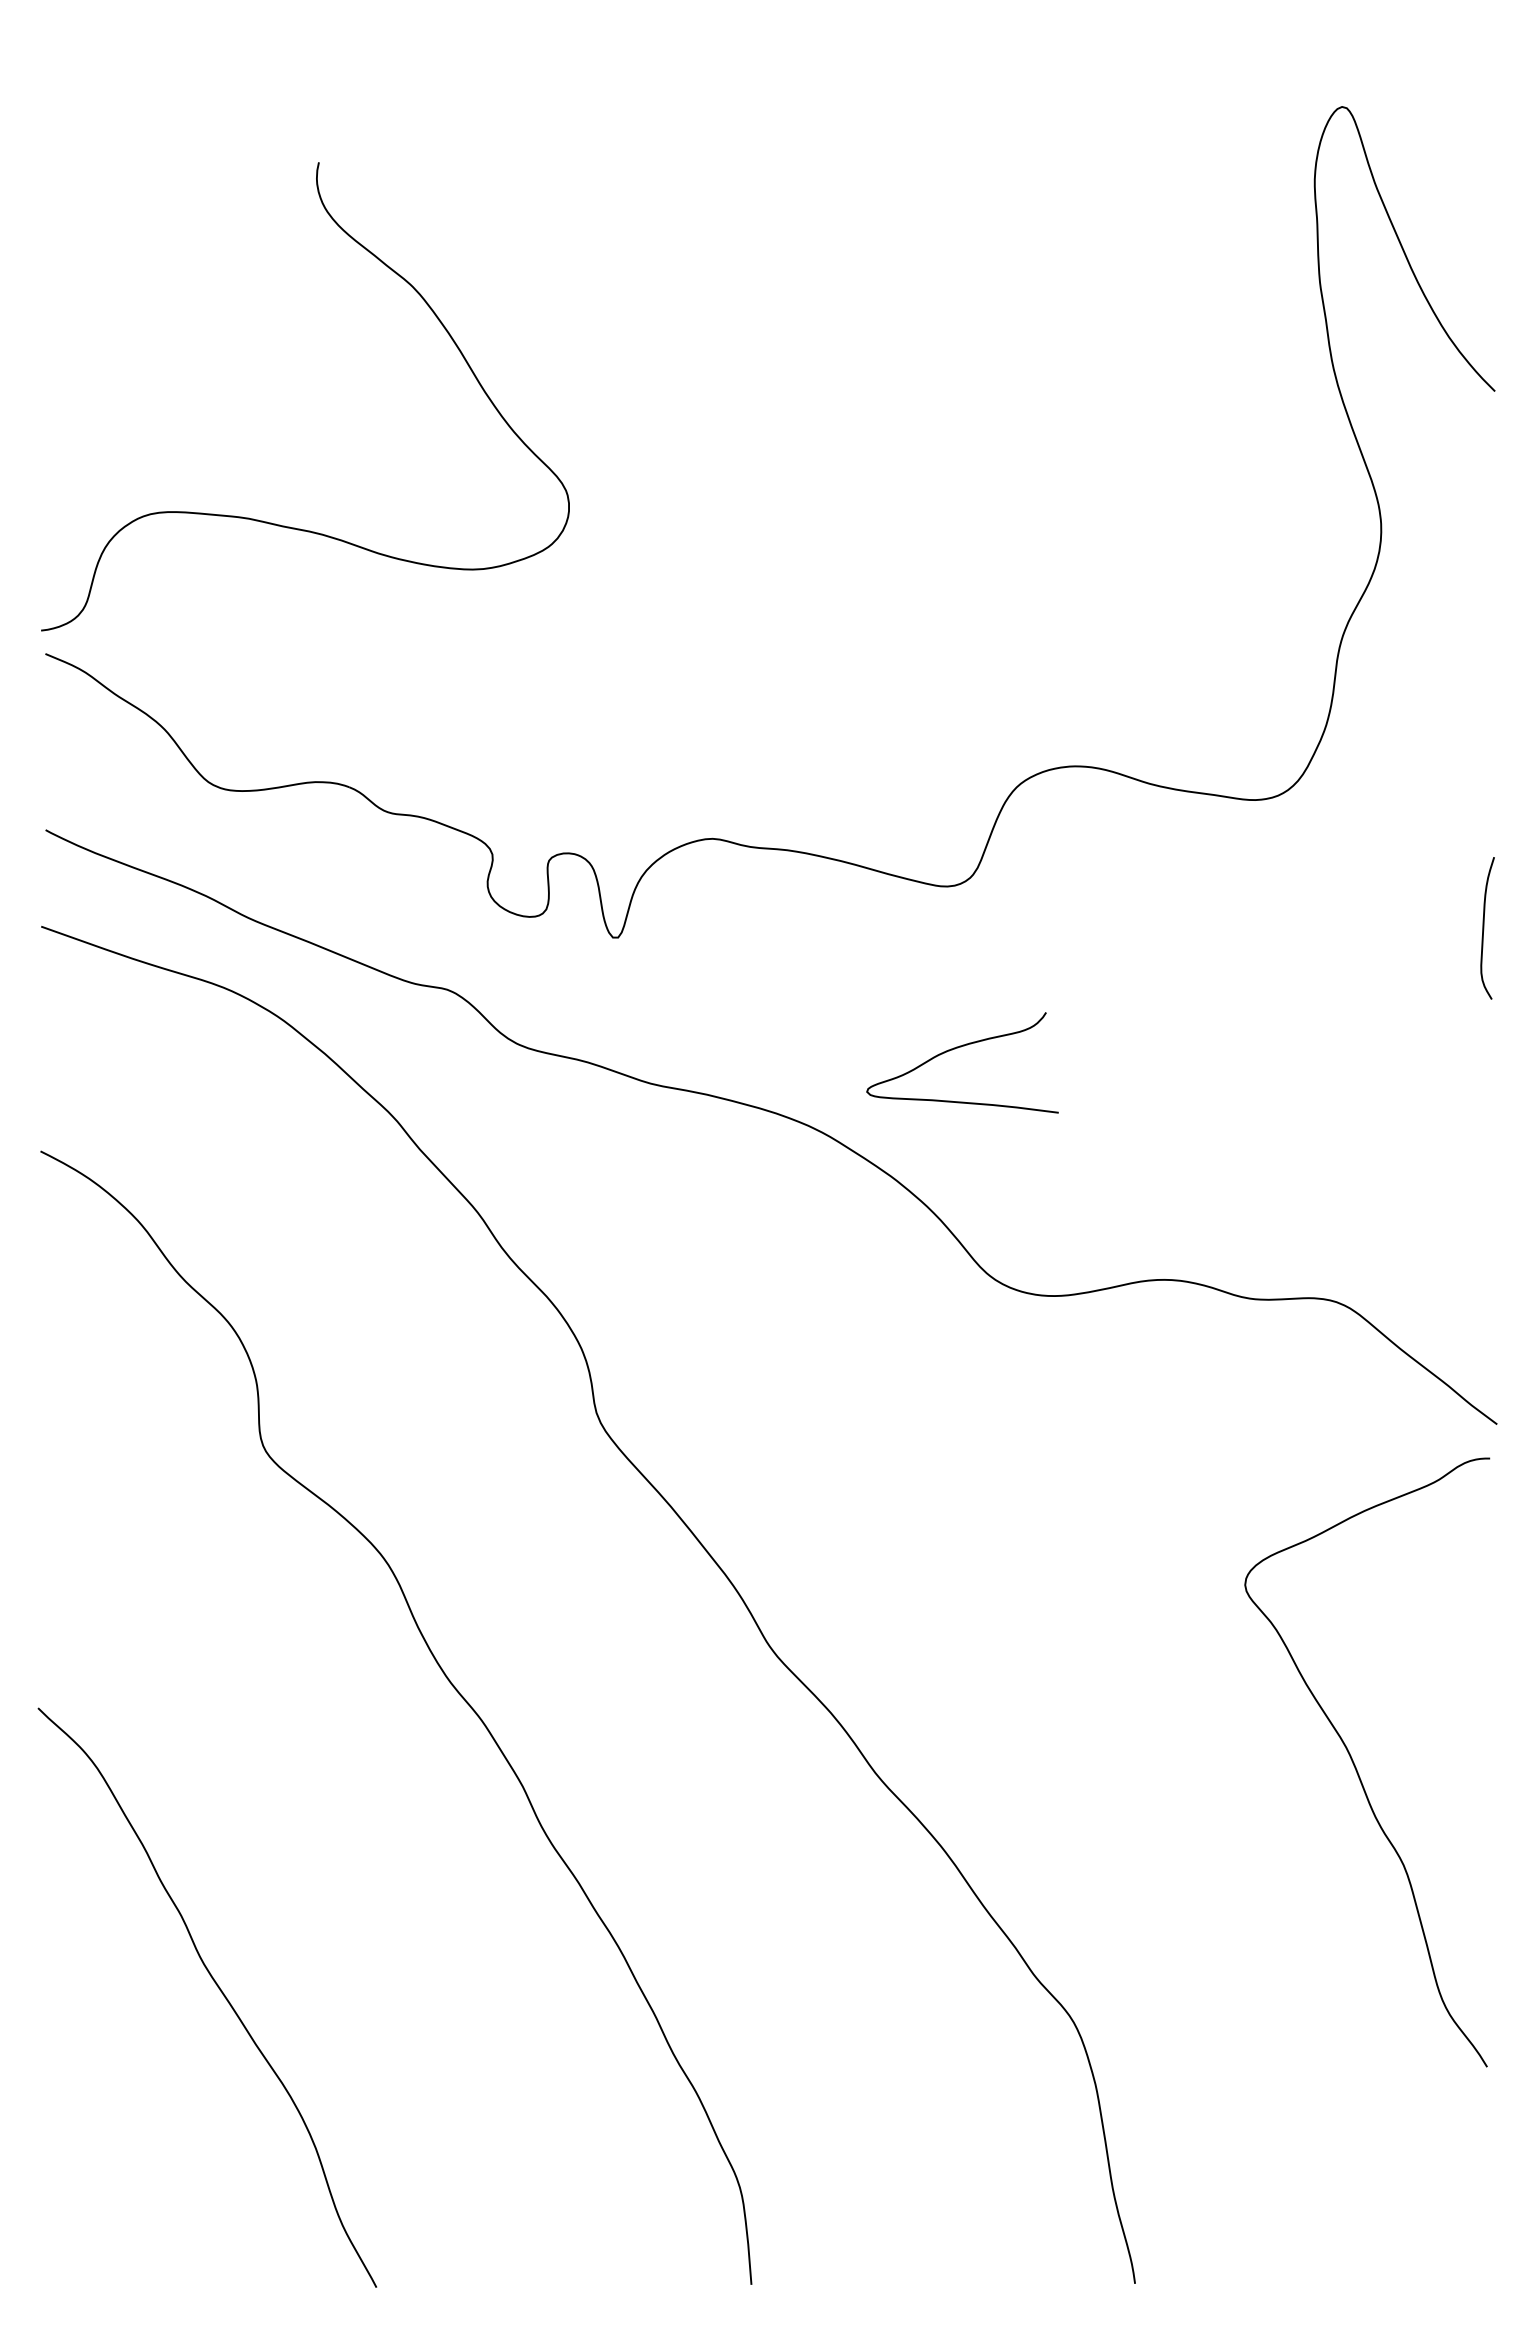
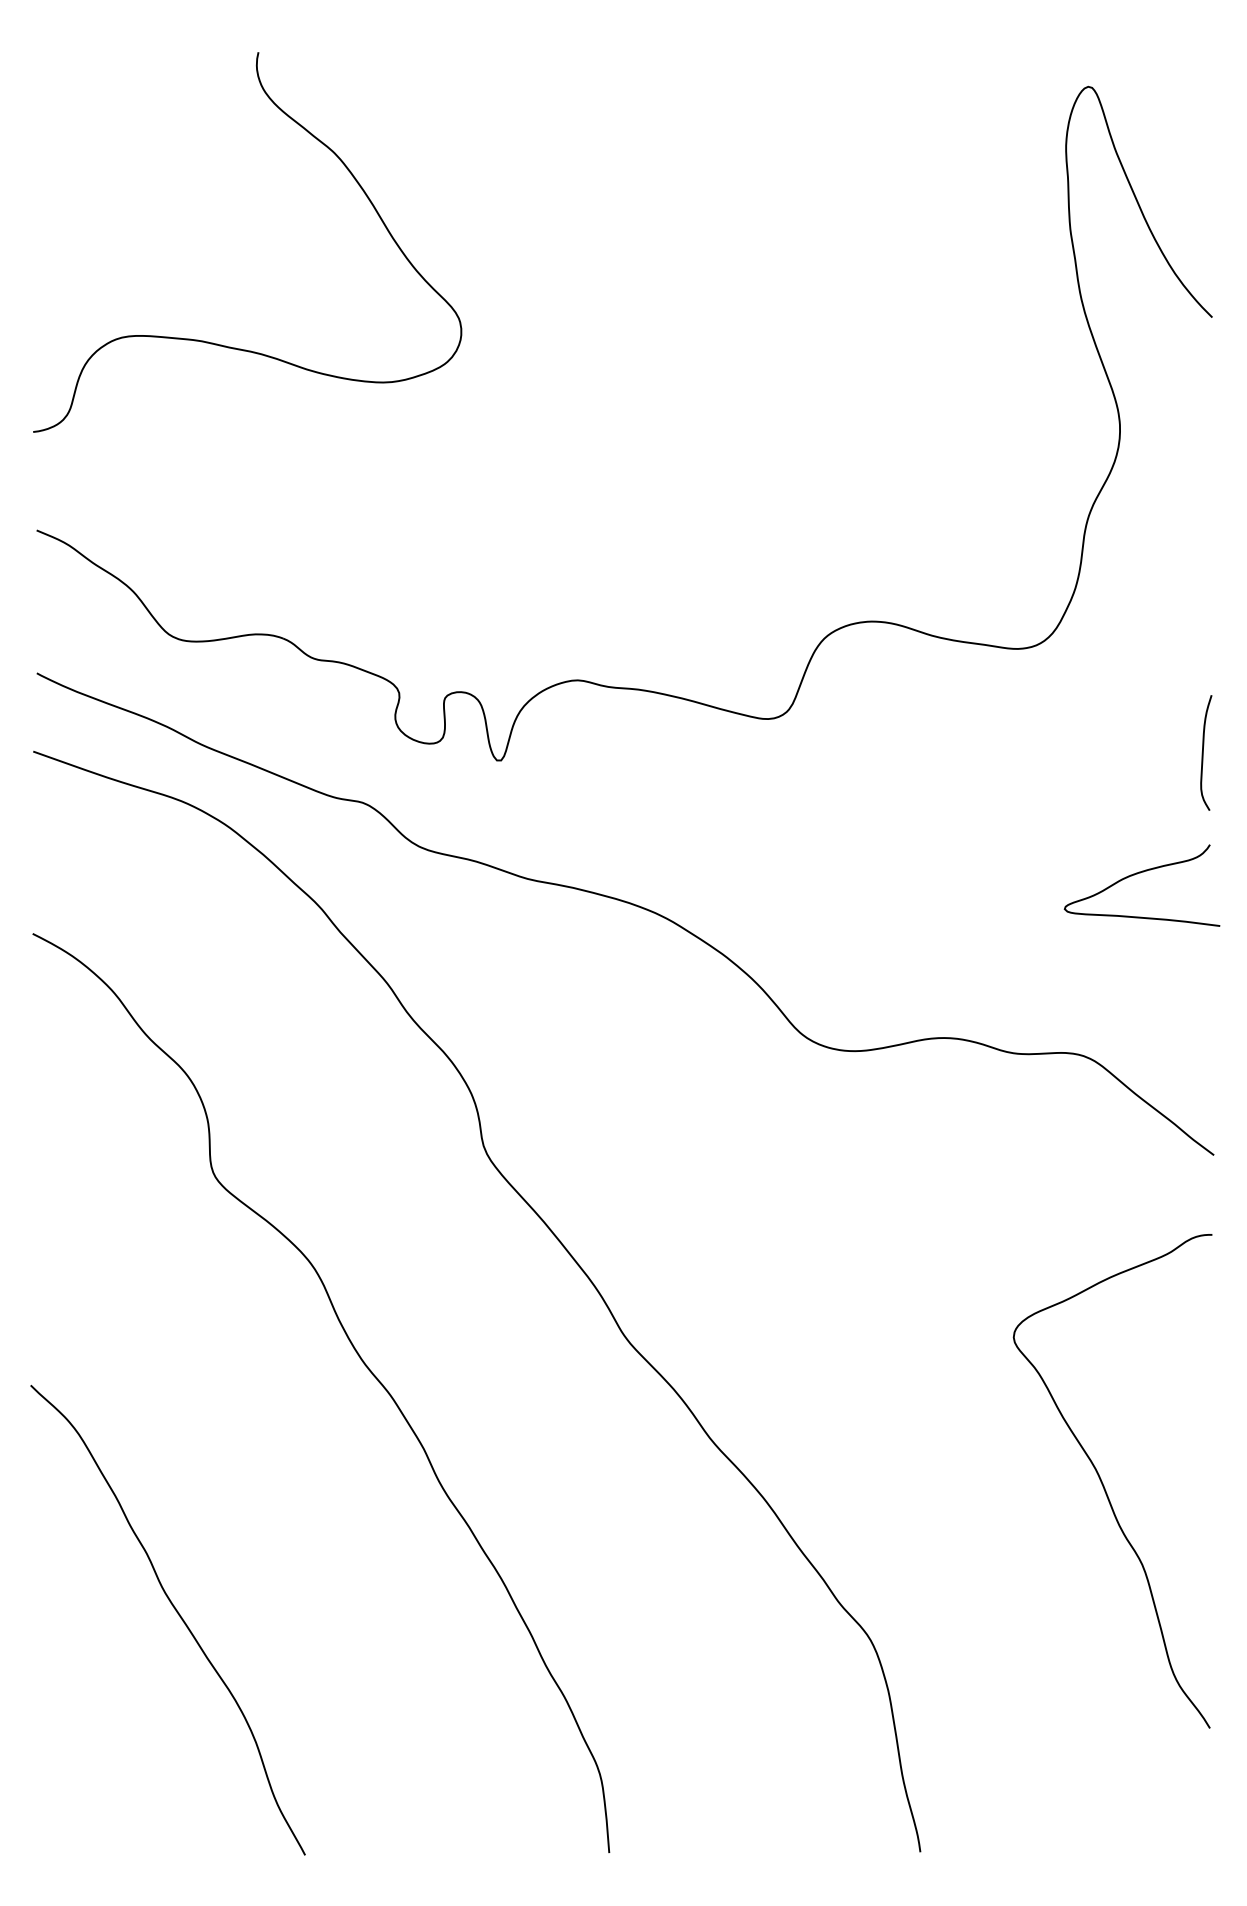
curve: (280, 524) -> (227, 345), moved
curve: (958, 1048) -> (1138, 873), moved
curve: (1356, 1767) -> (1104, 1485), moved

